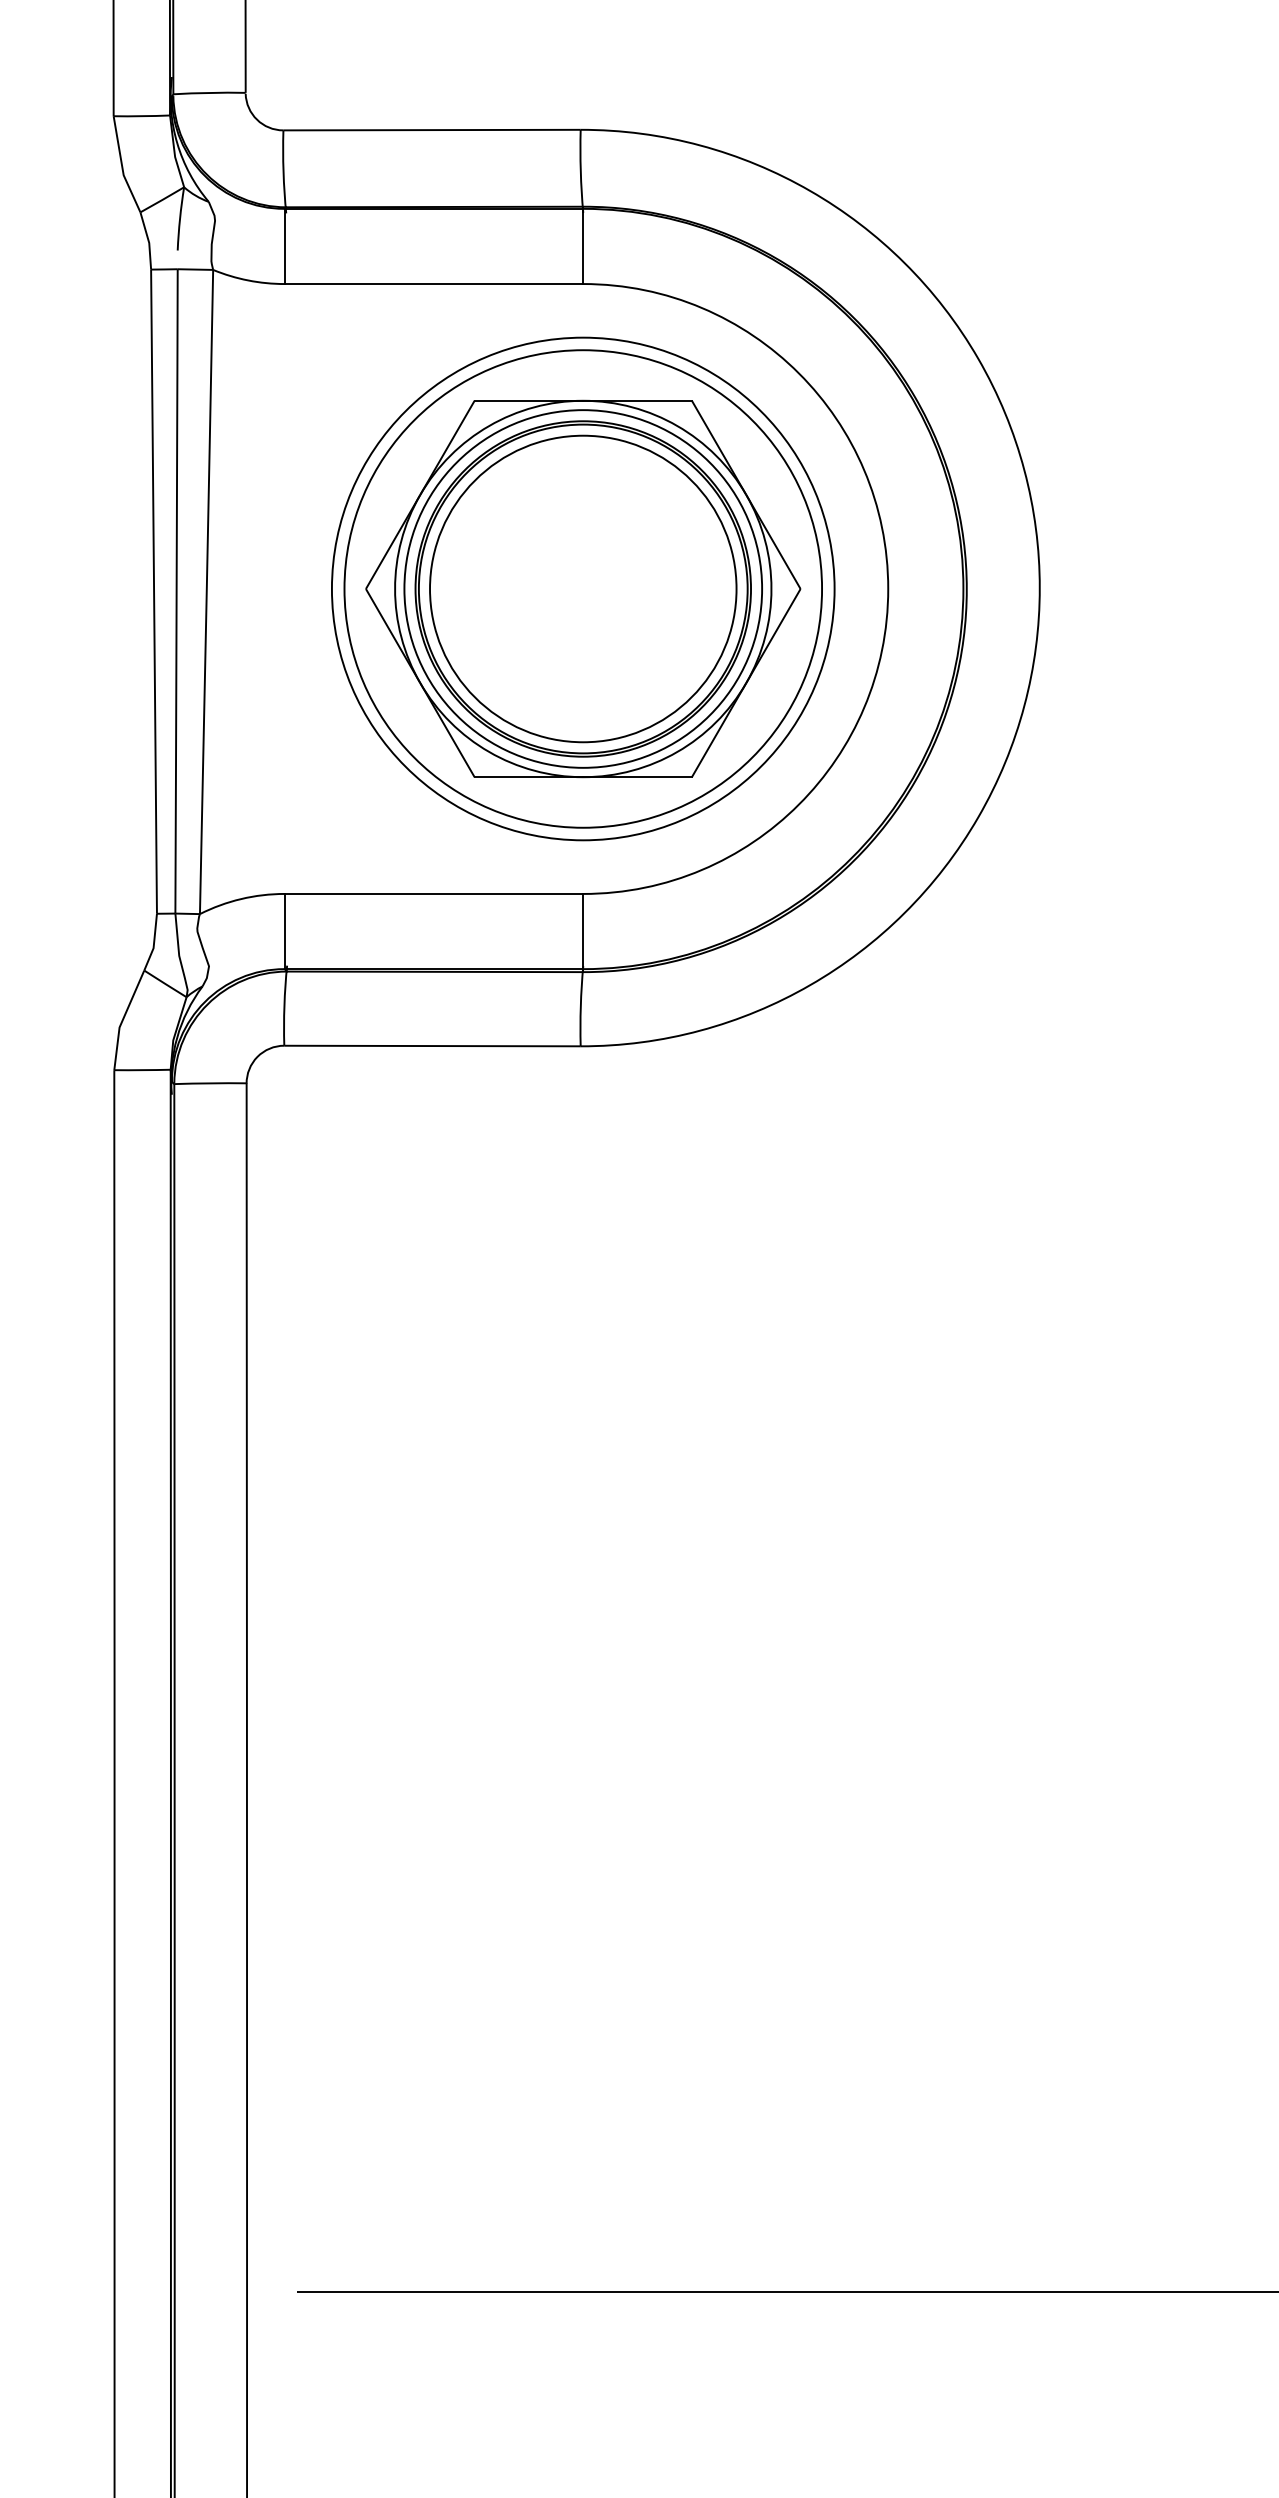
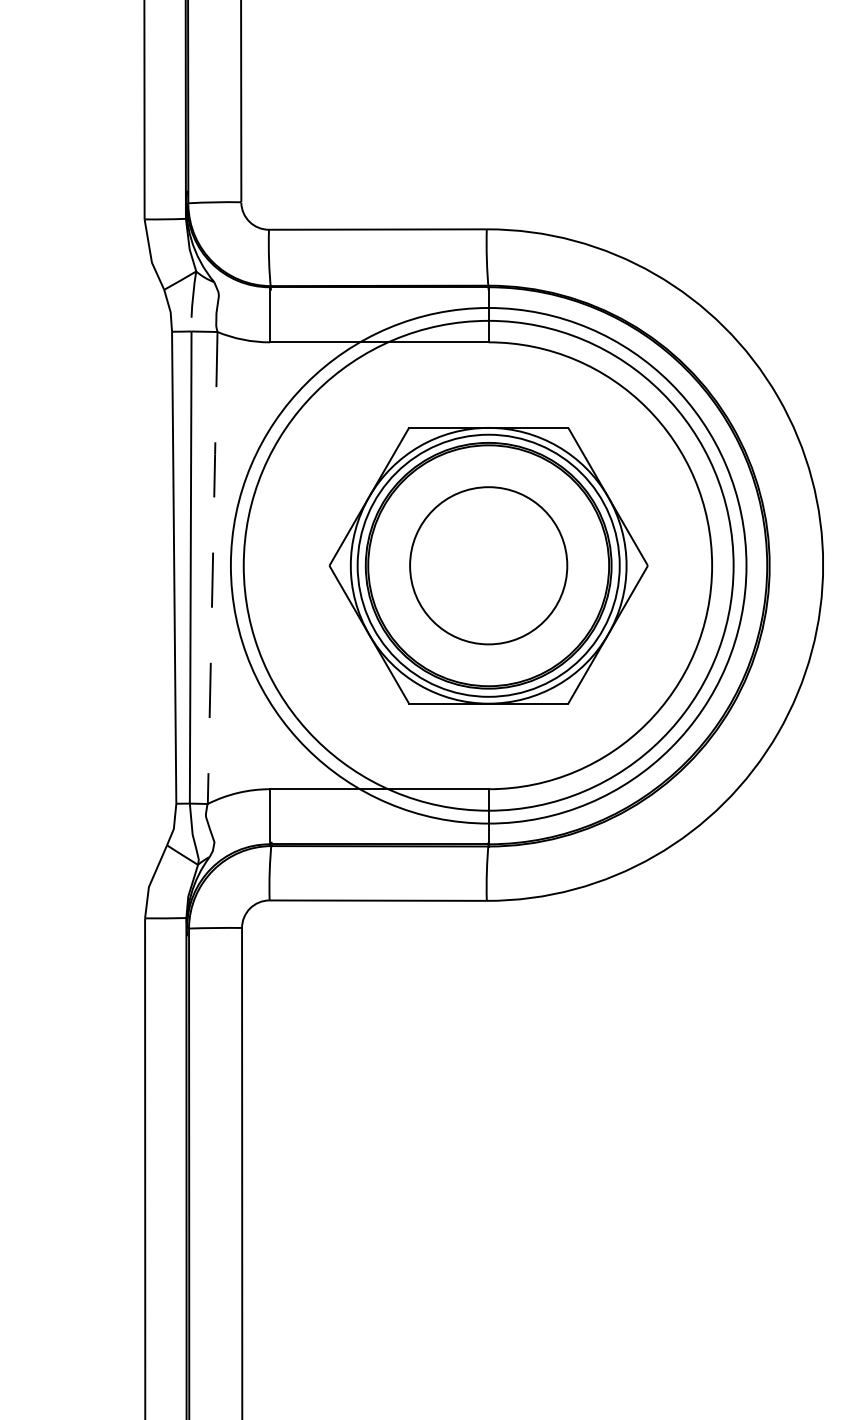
circle: (582, 588) -> (488, 565), size x1.4
circle: (583, 588) -> (488, 565), size x0.7
circle: (583, 588) -> (488, 565), size x1.4
line: (206, 590) -> (212, 566), solid -> dashed

